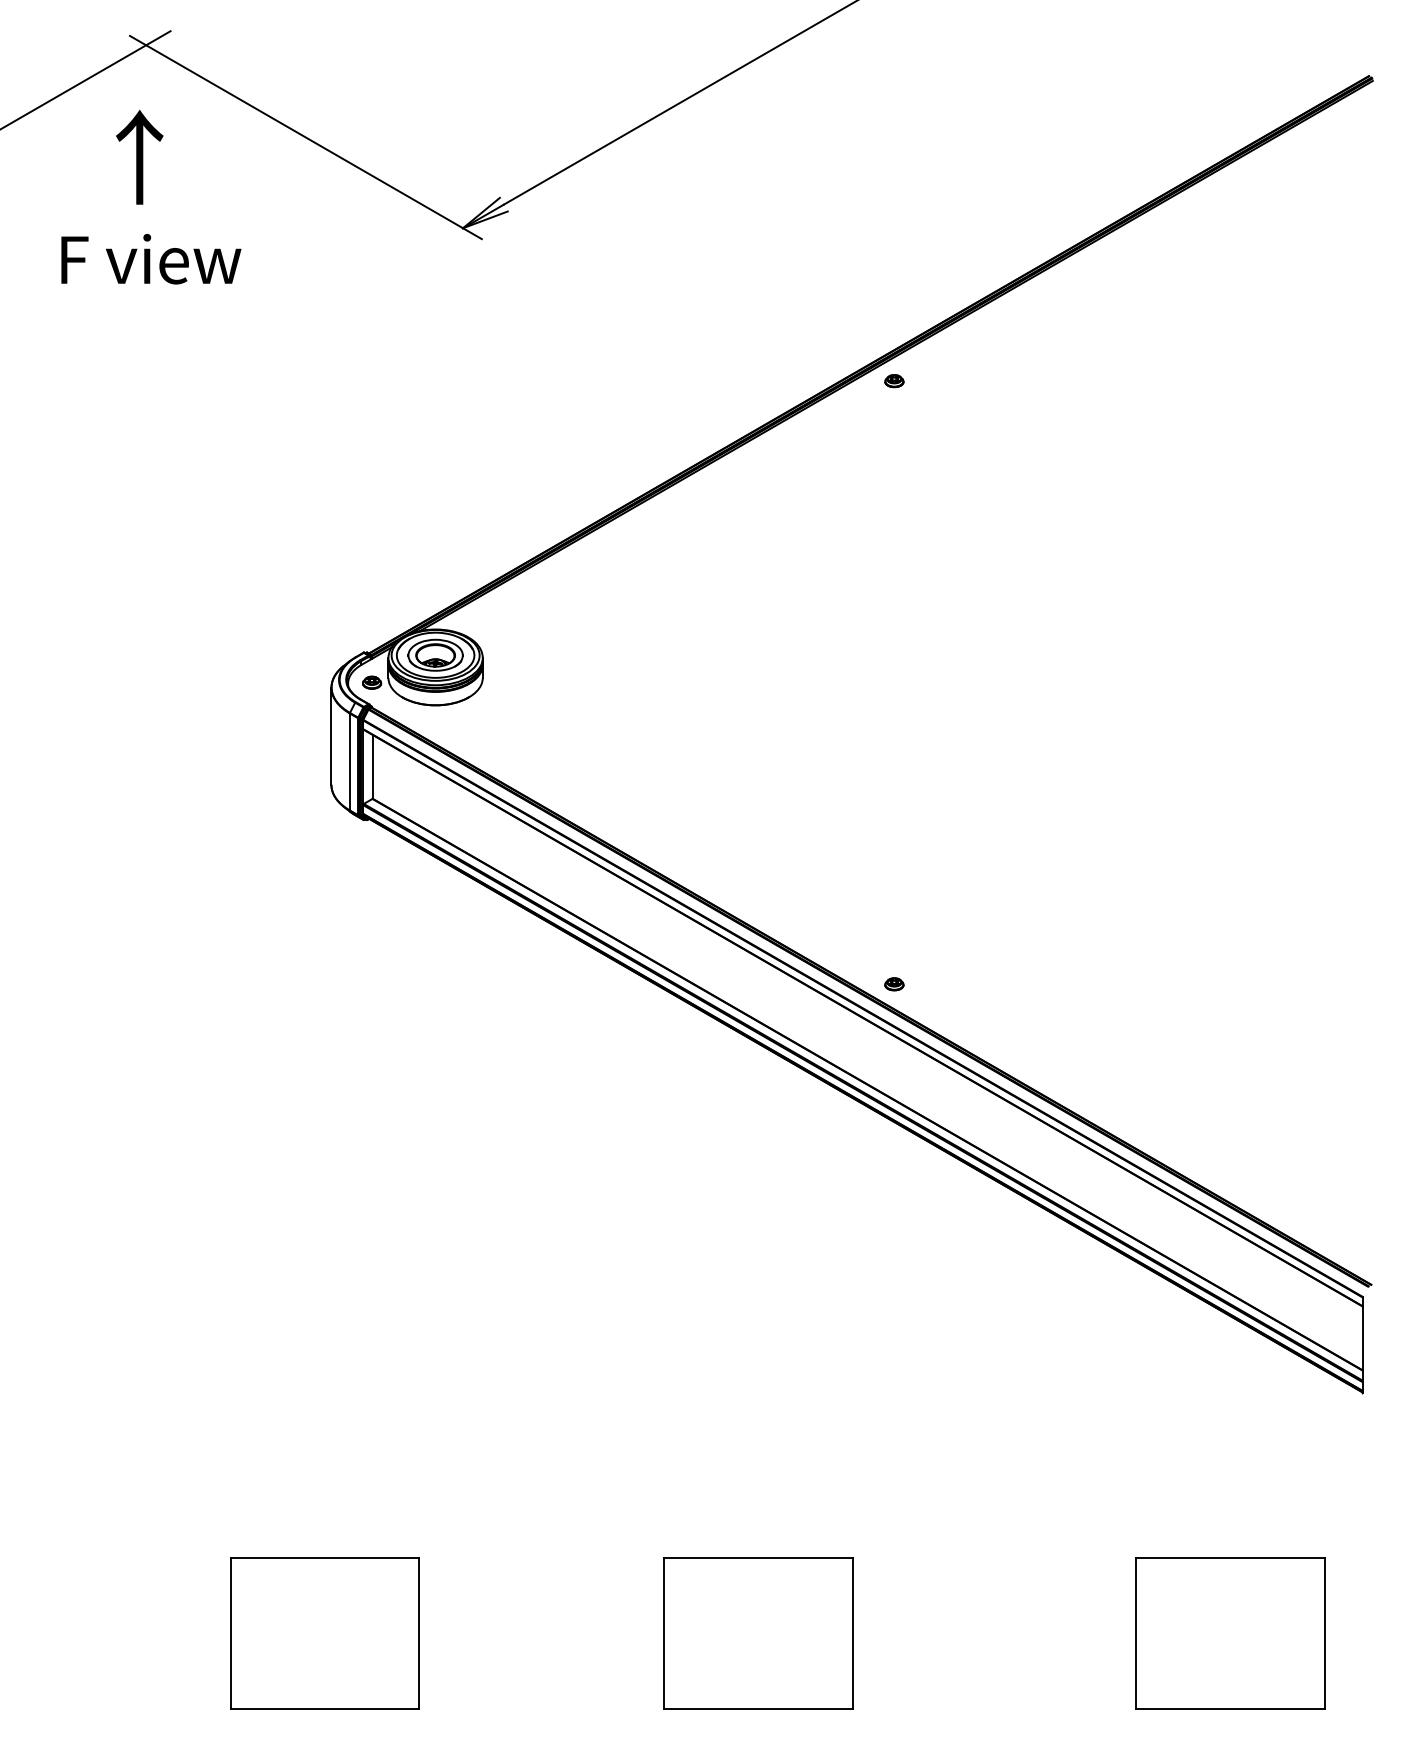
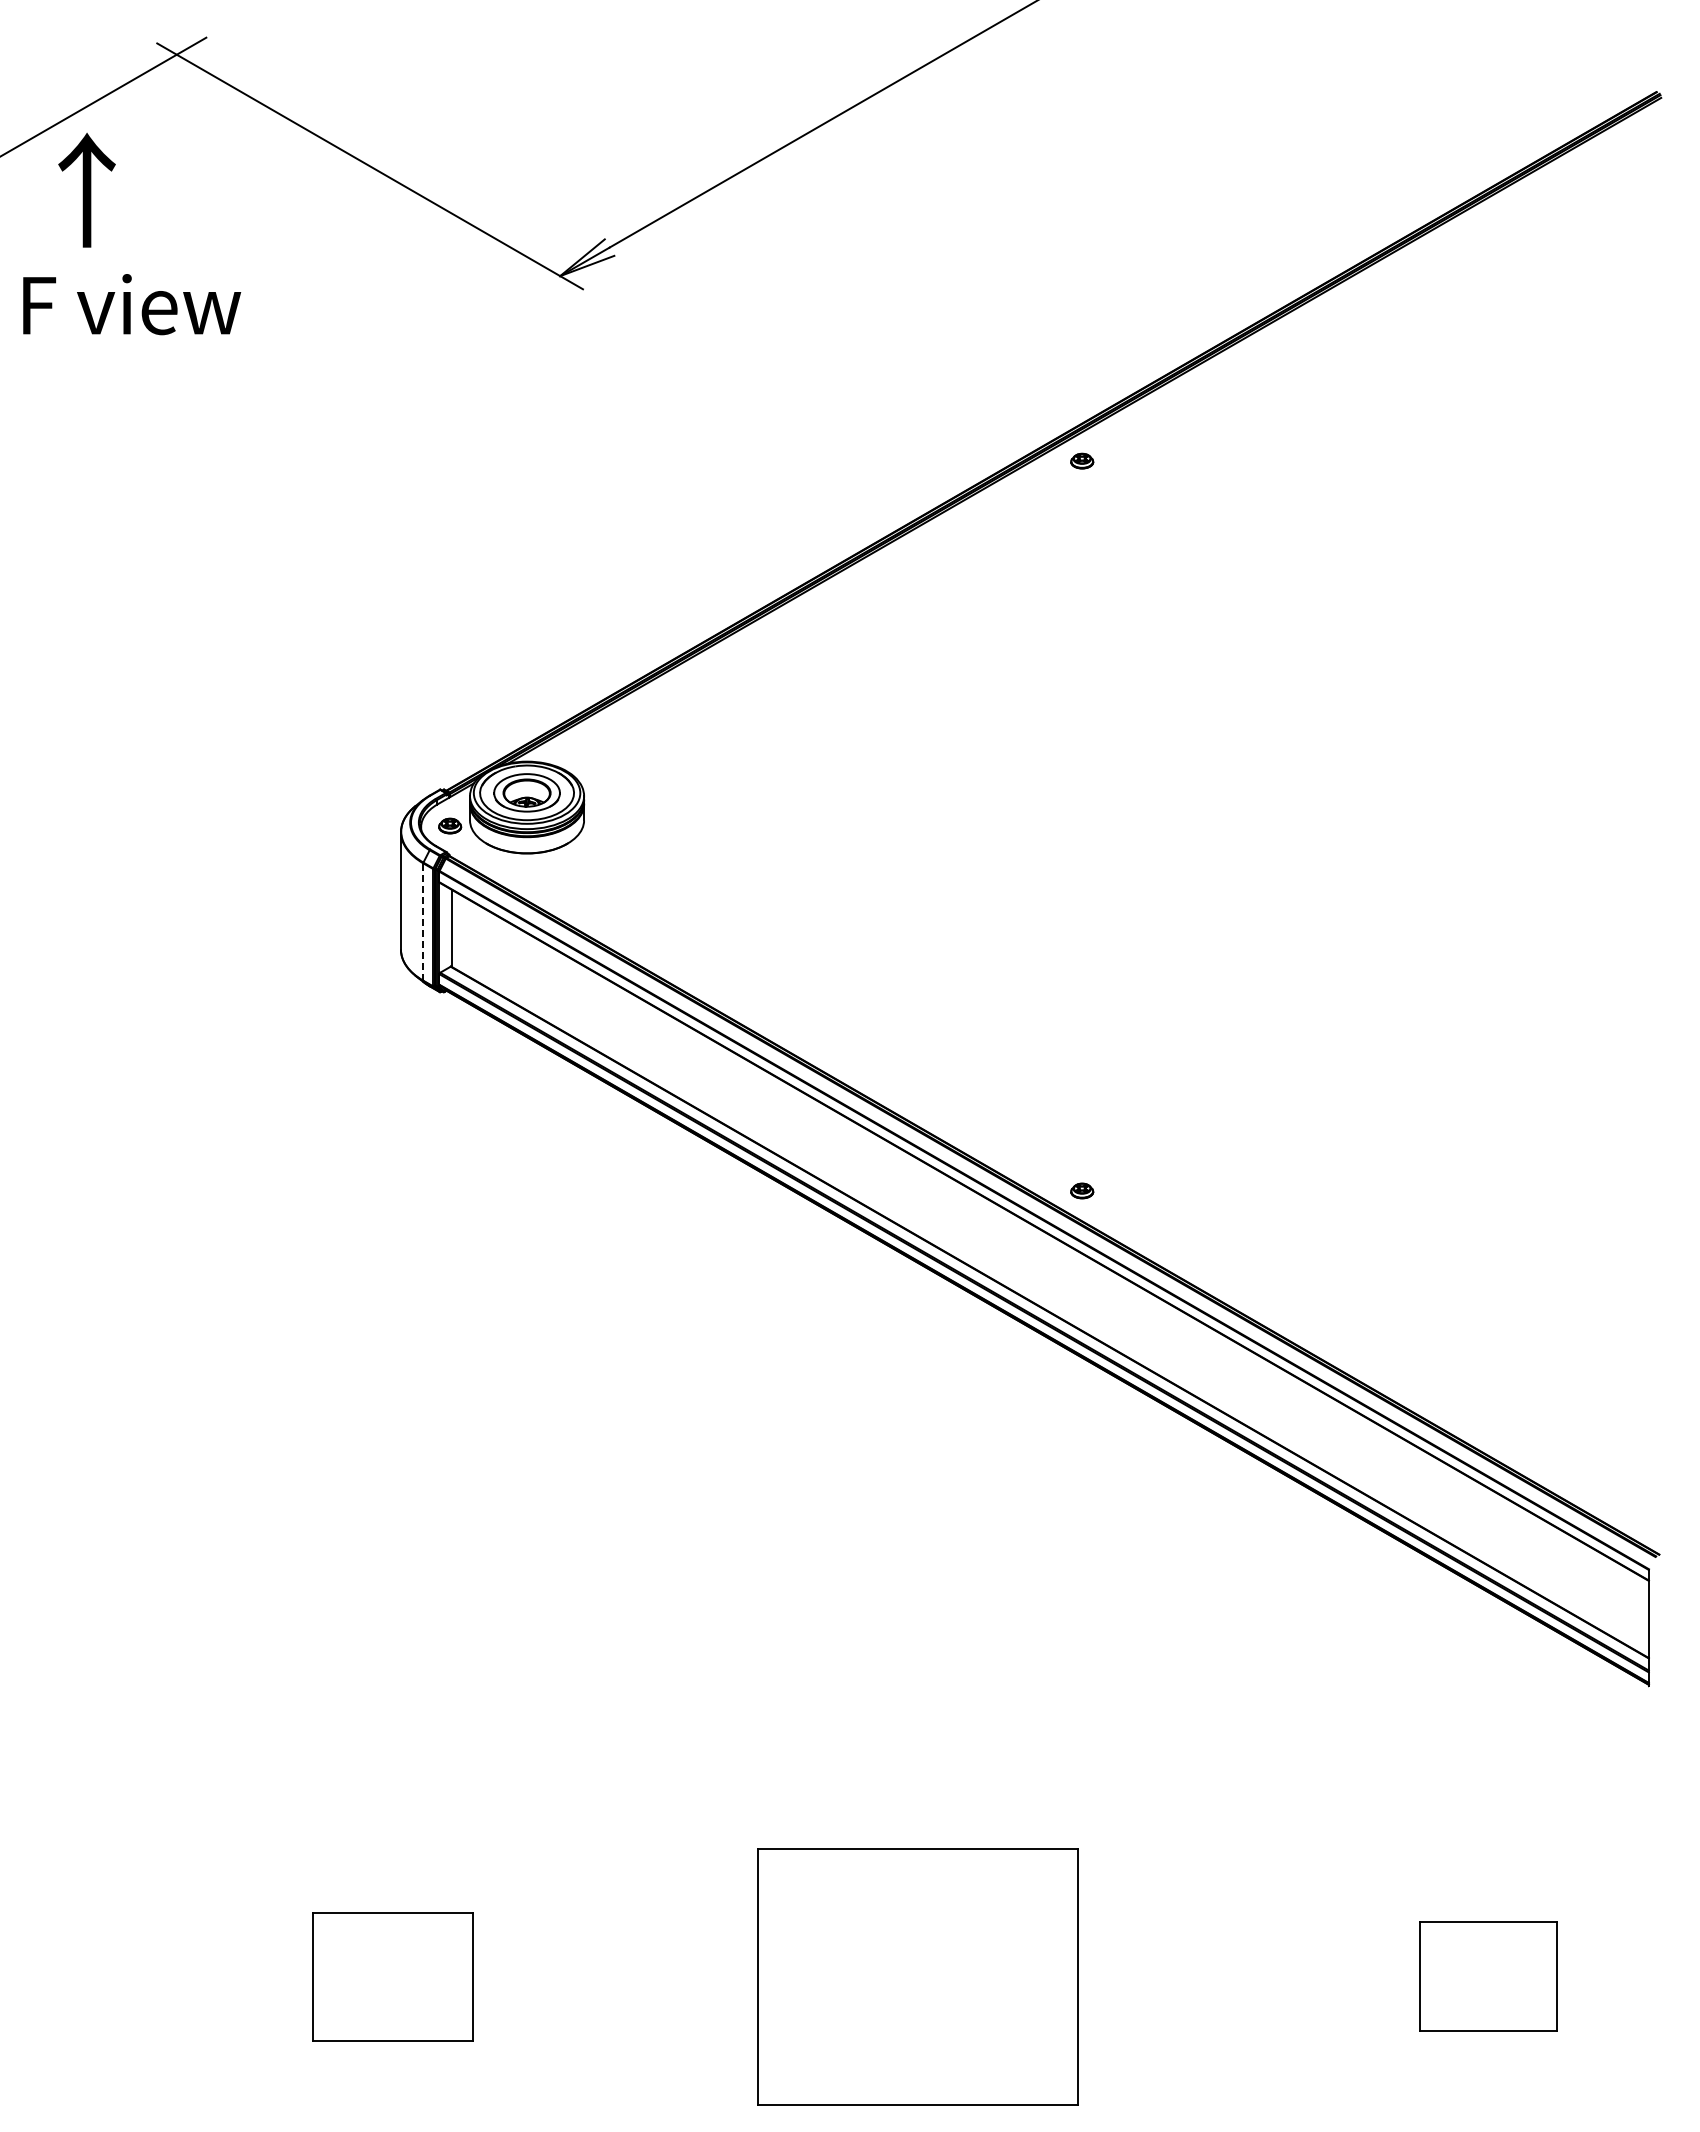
text: (139, 156) -> (86, 189), moved
text: (151, 259) -> (132, 304), moved
line: (350, 761) -> (423, 921), solid -> dashed
part: (324, 1633) -> (392, 1976), size x0.7
part: (758, 1633) -> (917, 1976), size x1.4
part: (1230, 1633) -> (1488, 1976), size x0.6

